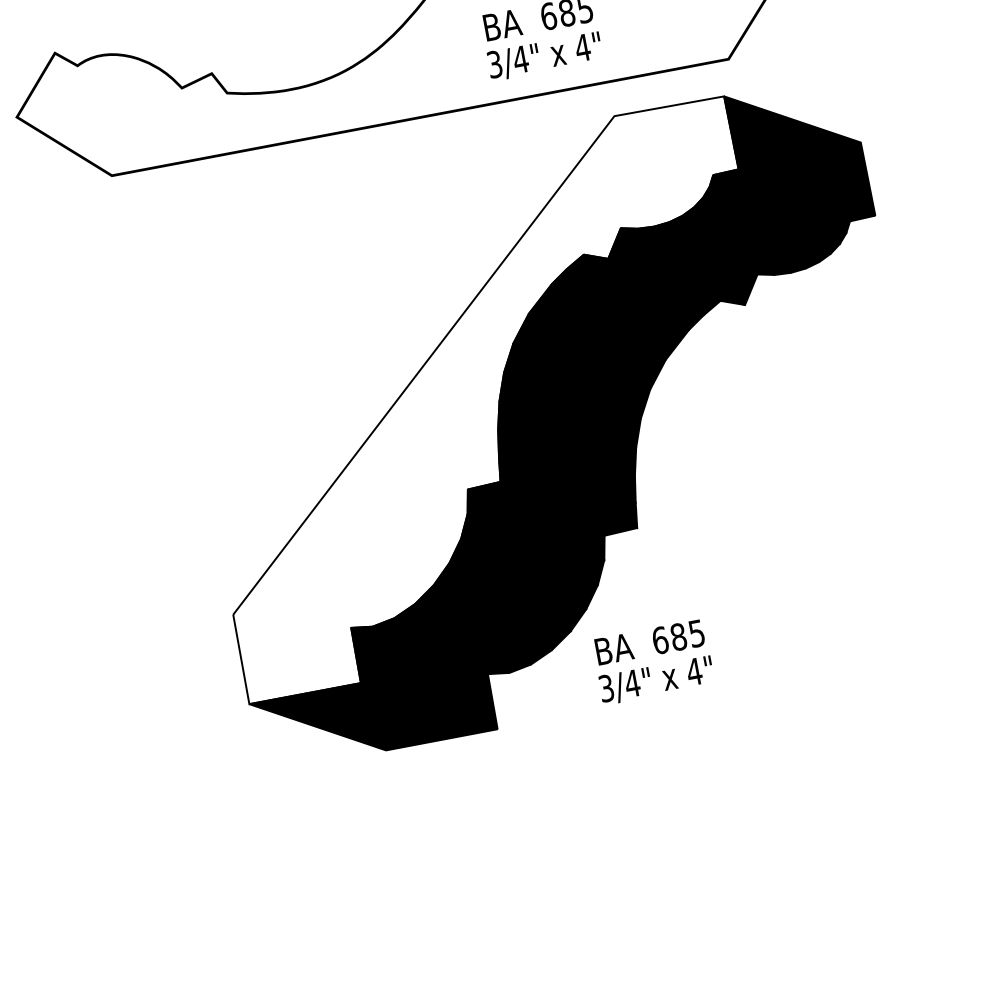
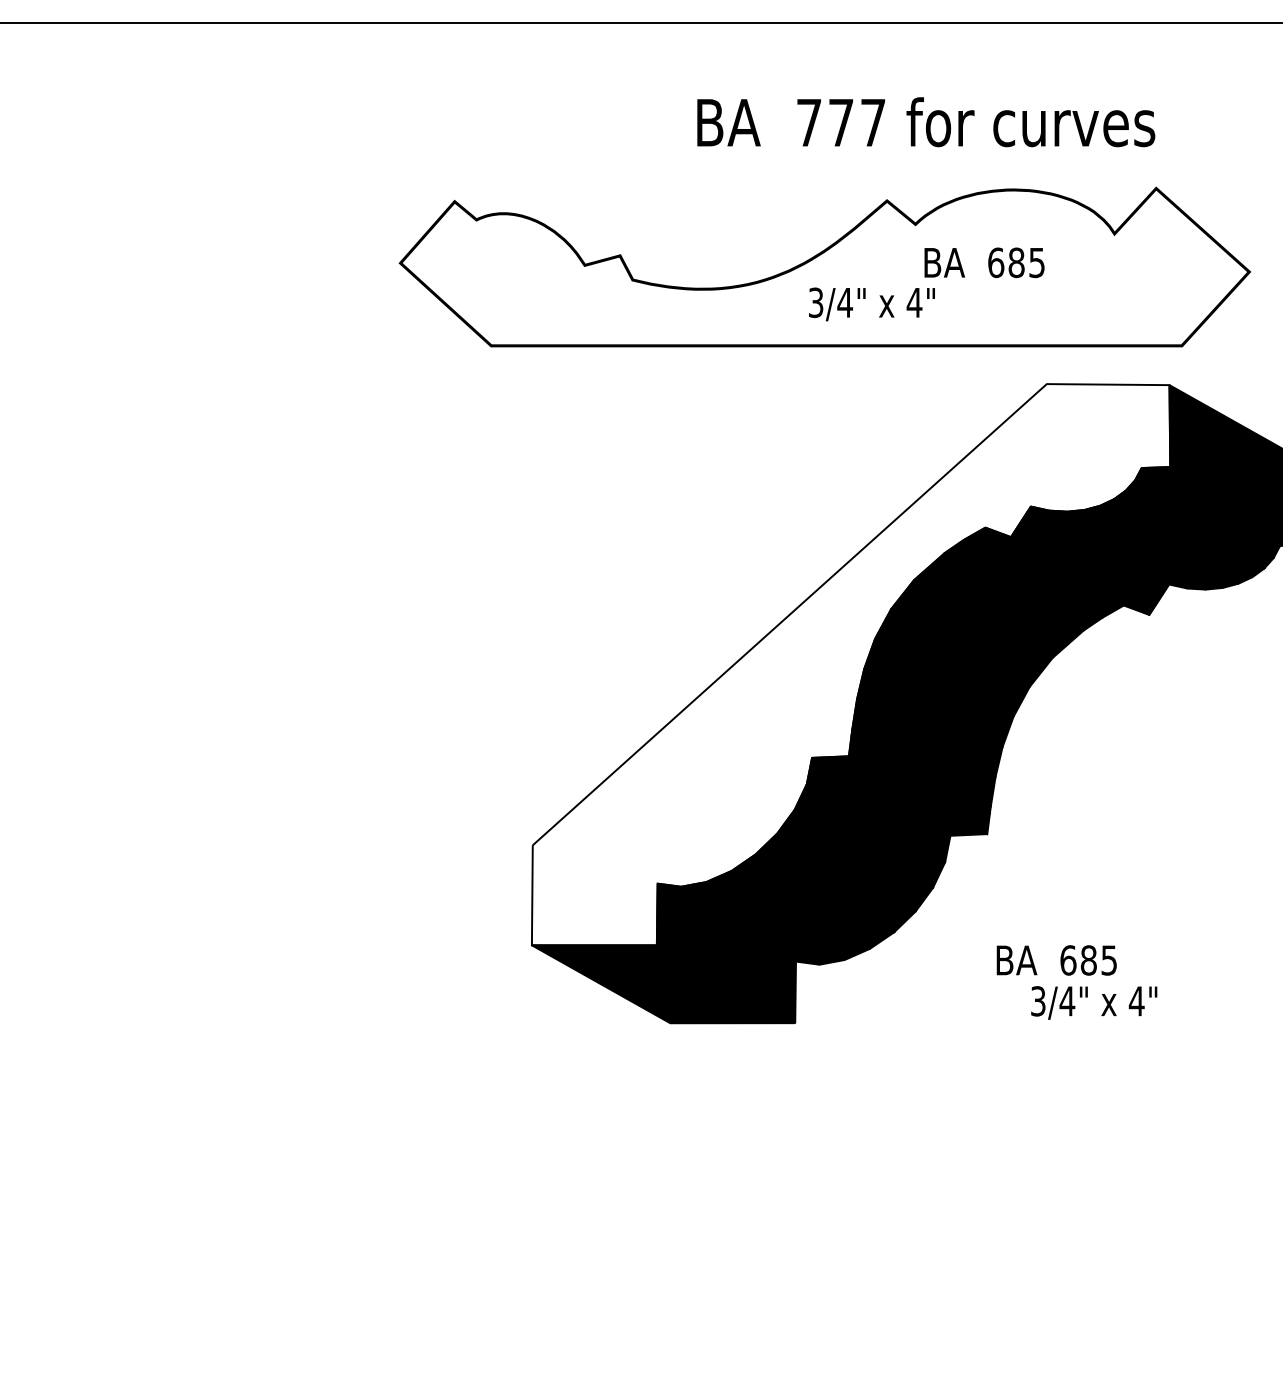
text: (544, 56) -> (871, 304), moved
text: (649, 642) -> (1056, 960), moved
text: (656, 680) -> (1094, 1002), moved

